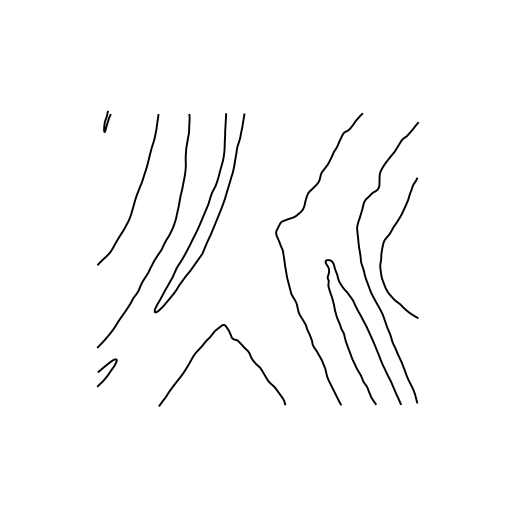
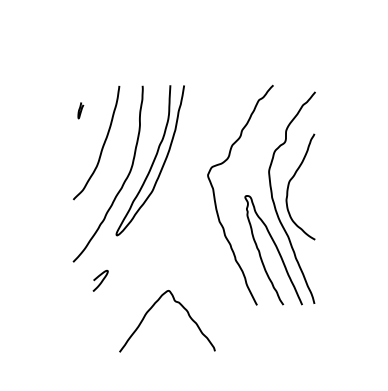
curve: (106, 121) -> (80, 110), moved
curve: (201, 349) -> (151, 309), moved
curve: (108, 372) -> (101, 280), moved

